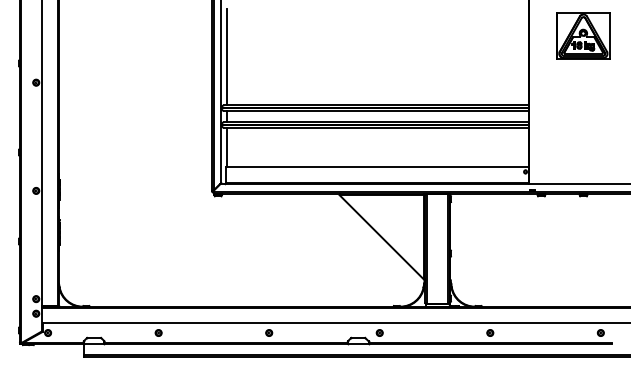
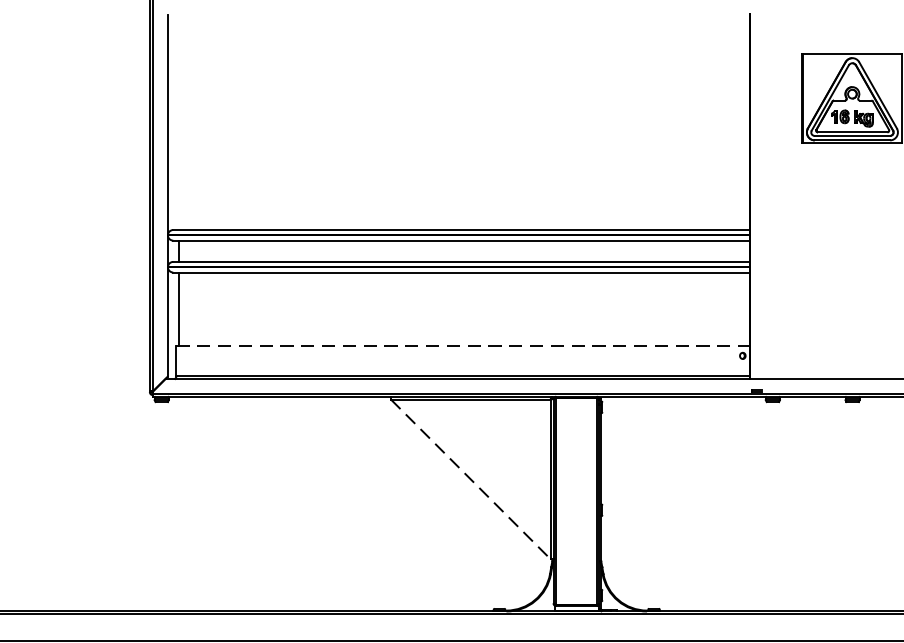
line: (227, 56) -> (179, 137), removed
line: (377, 166) -> (462, 345), solid -> dashed
line: (381, 237) -> (470, 479), solid -> dashed

